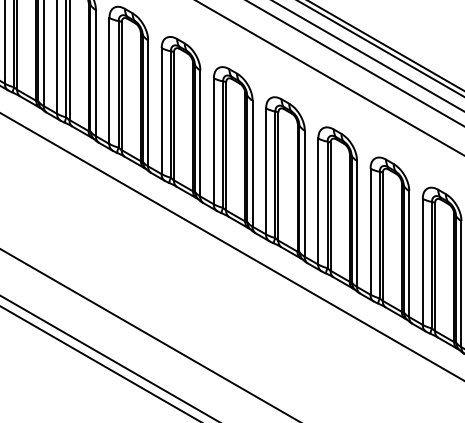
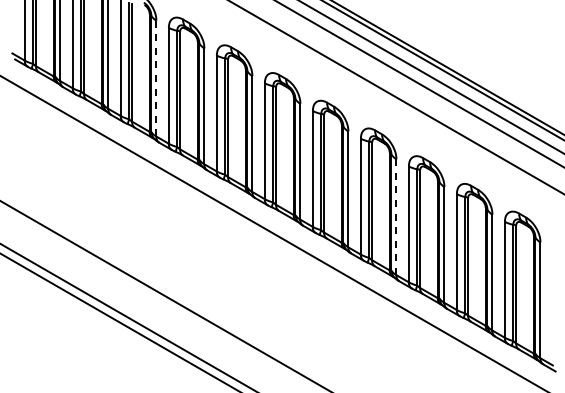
line: (96, 73) -> (156, 78), solid -> dashed
line: (357, 224) -> (396, 217), solid -> dashed

